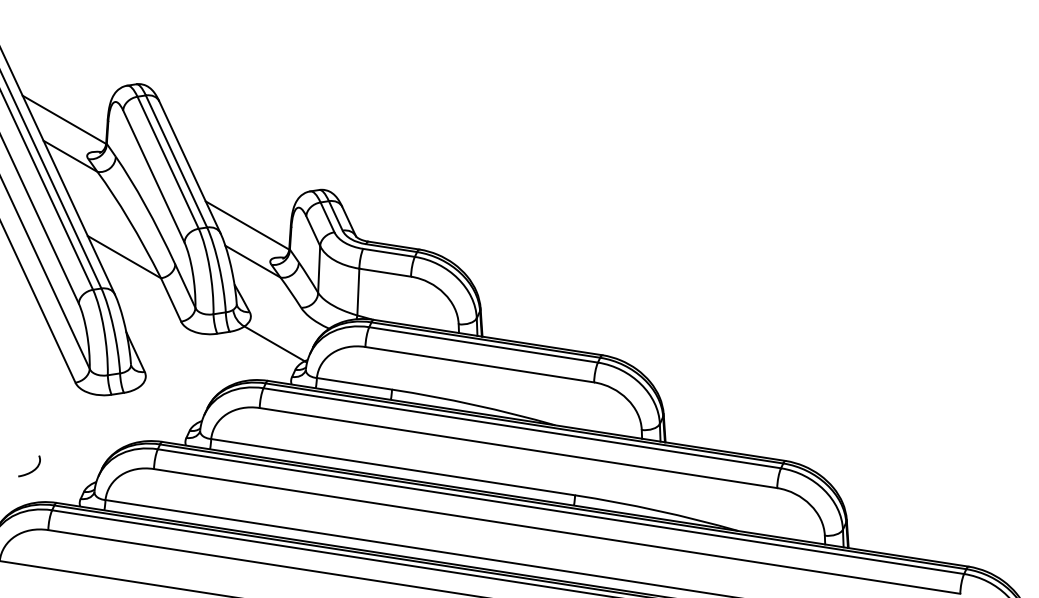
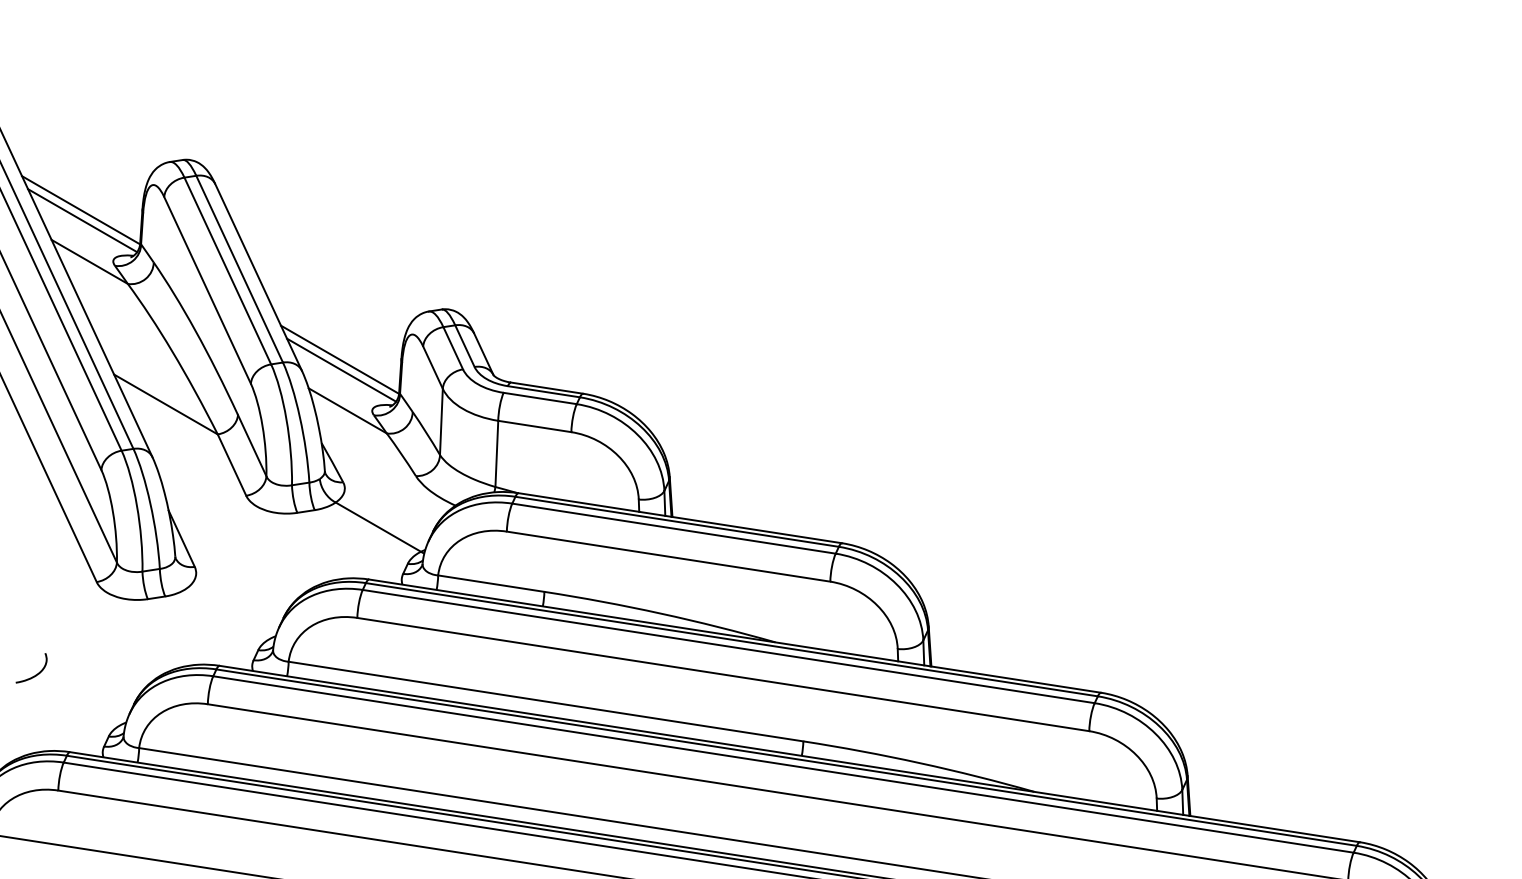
line: (65, 127) -> (82, 220), added
line: (248, 232) -> (341, 369), added
curve: (32, 470) -> (35, 674), moved

